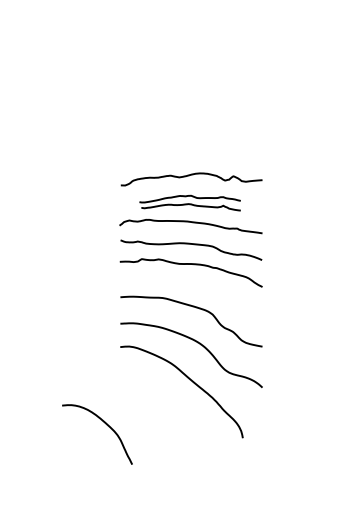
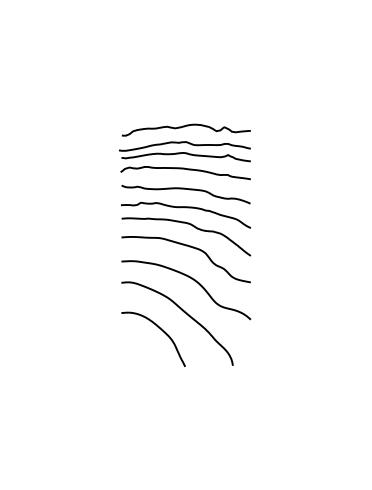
part: (189, 202) -> (184, 151), size x1.43
curve: (198, 285) -> (192, 226), added
curve: (102, 422) -> (158, 328), moved

